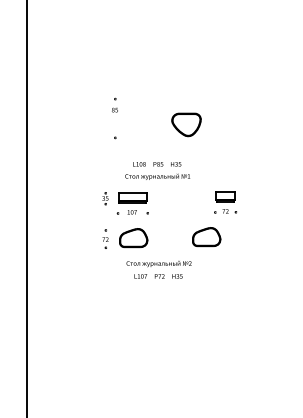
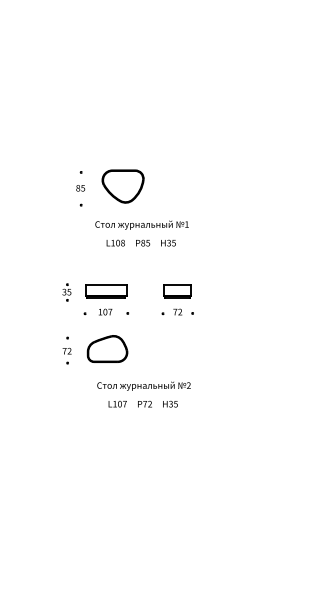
part: (114, 104) -> (79, 180), moved
part: (186, 124) -> (123, 185), moved
text: (157, 176) -> (141, 224), moved
part: (225, 202) -> (177, 299), moved
part: (206, 236) -> (212, 346), removed

